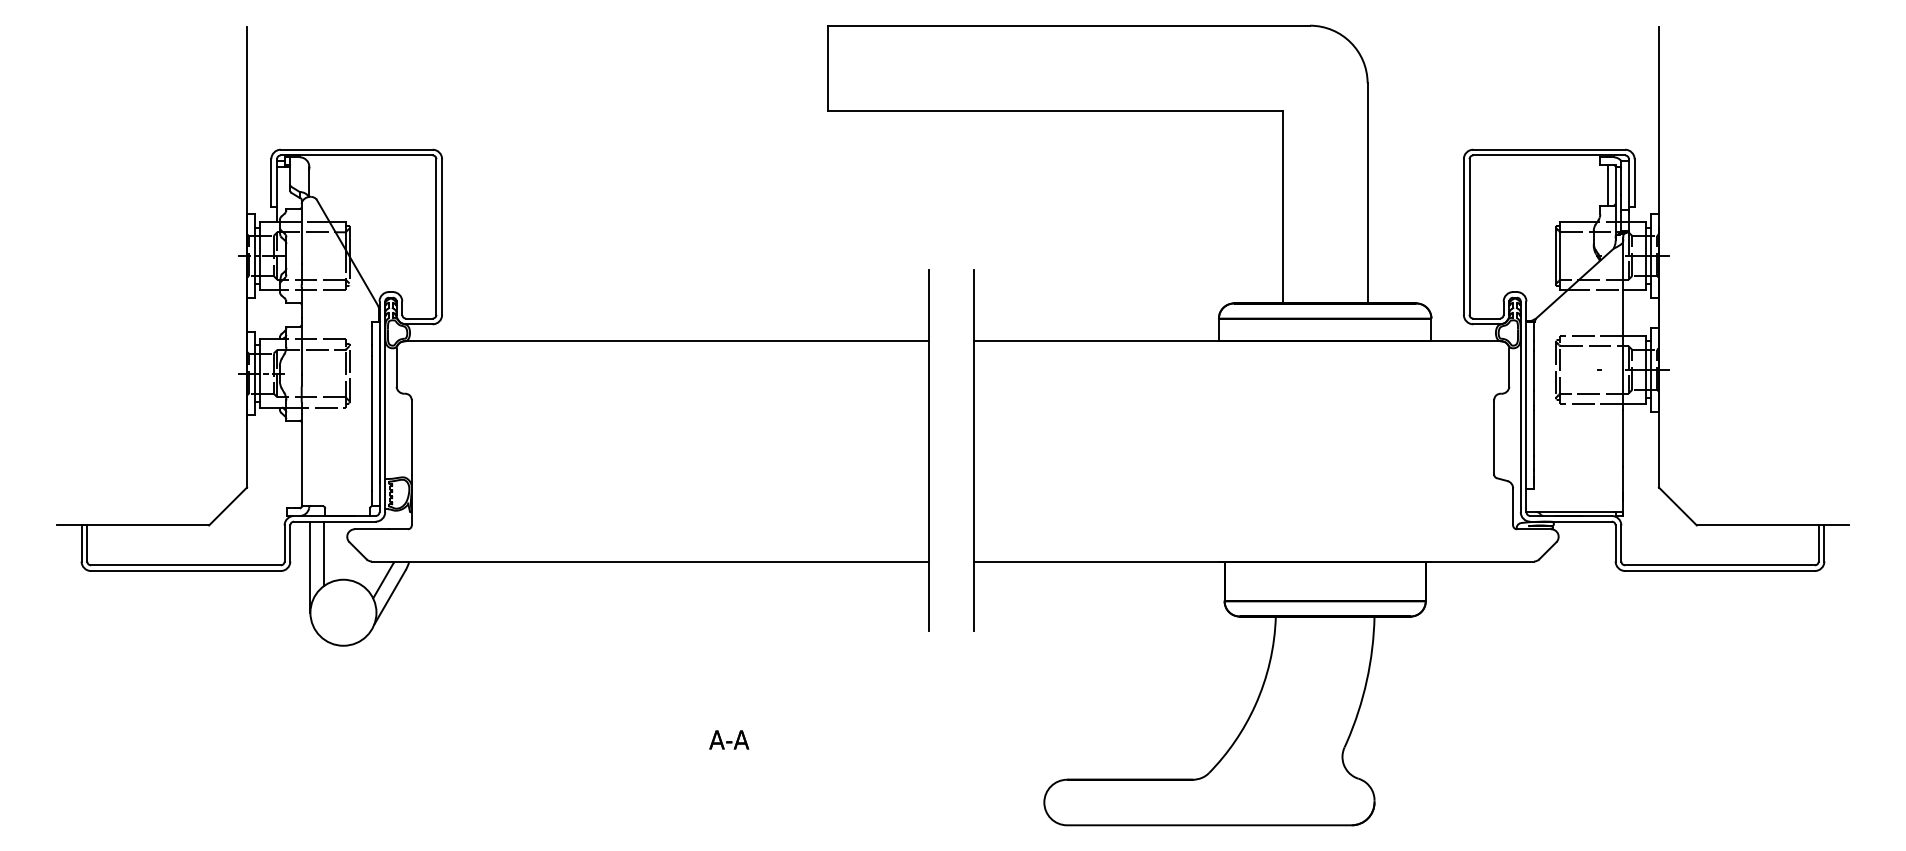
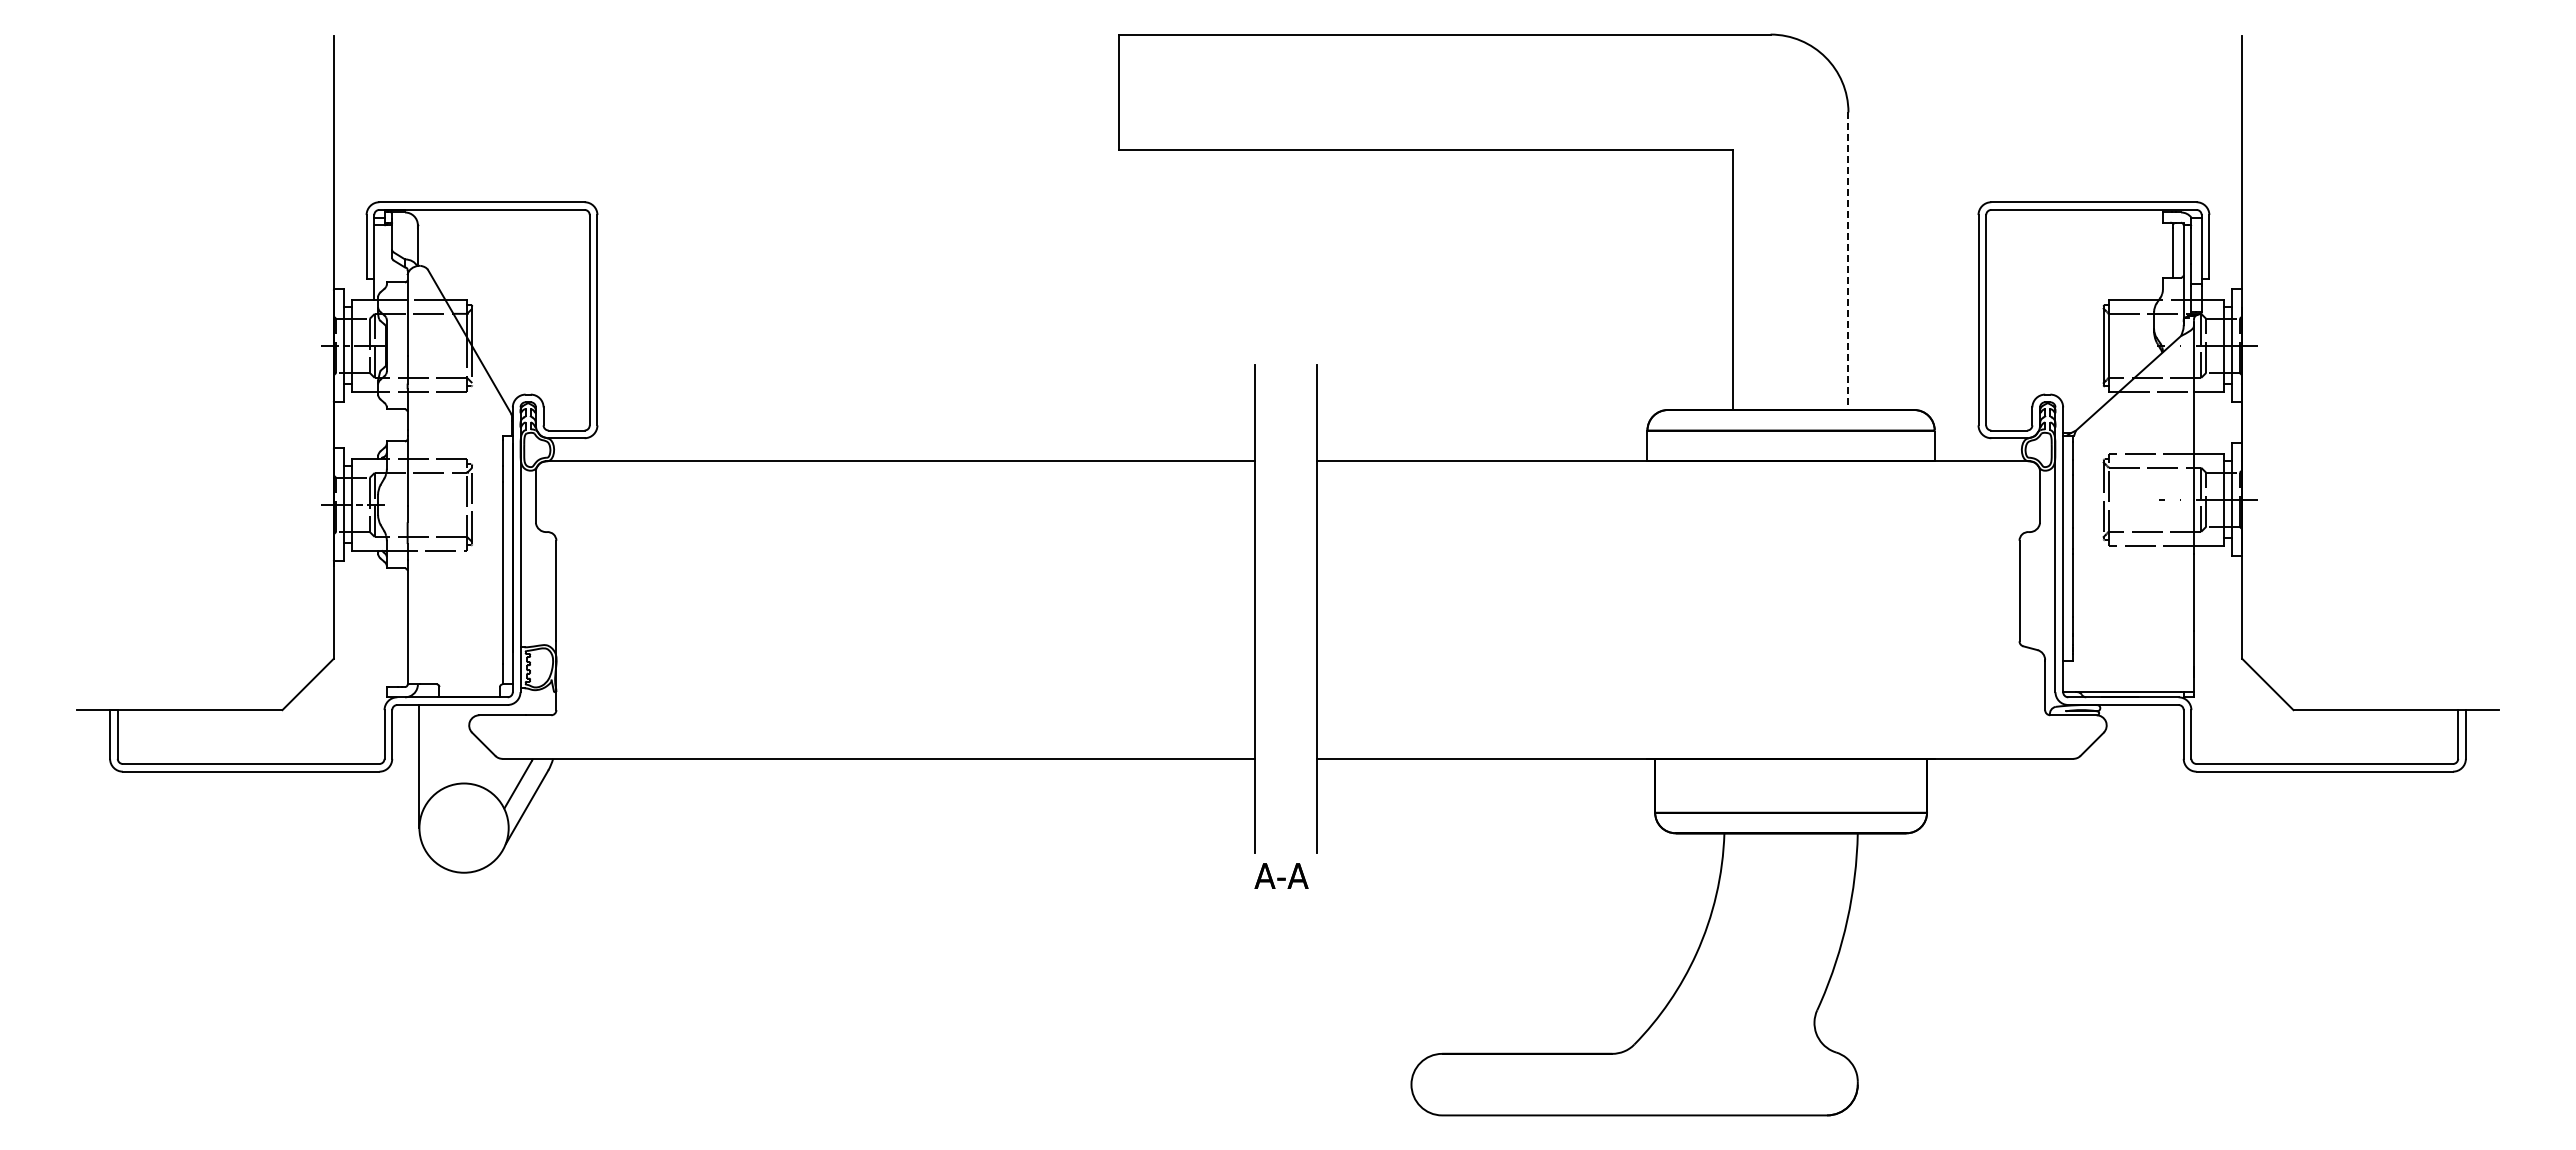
line: (1367, 193) -> (1848, 261), solid -> dashed
line: (324, 553) -> (438, 748), removed
text: (729, 739) -> (1281, 875), moved

